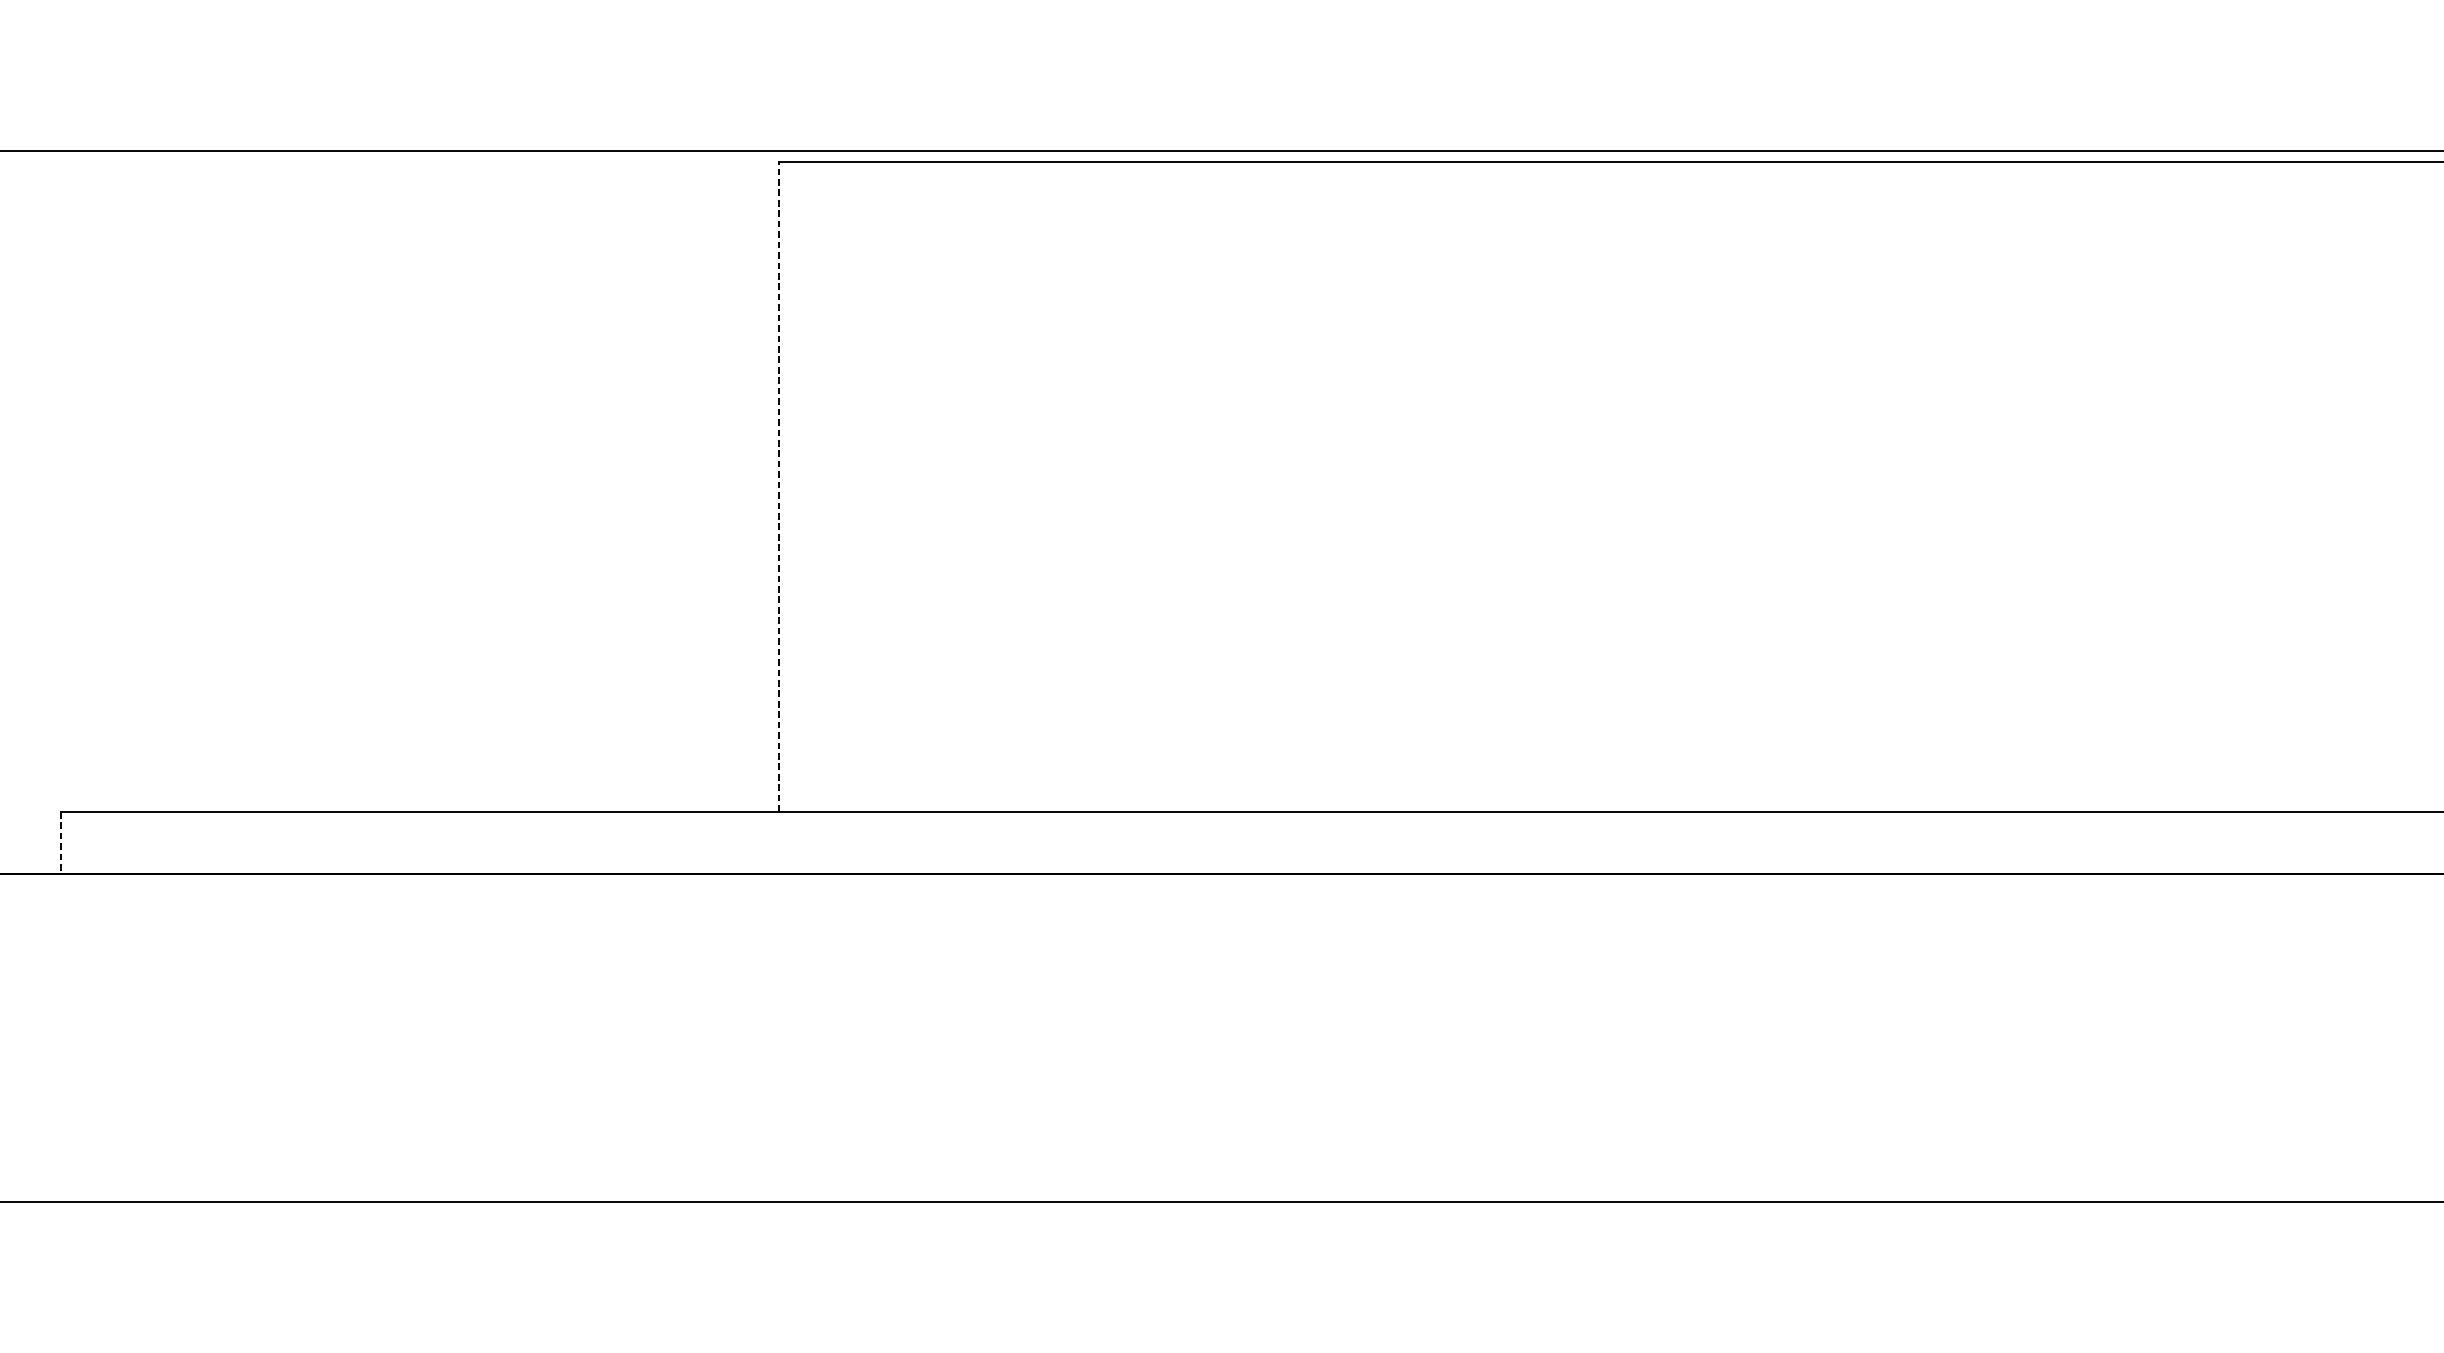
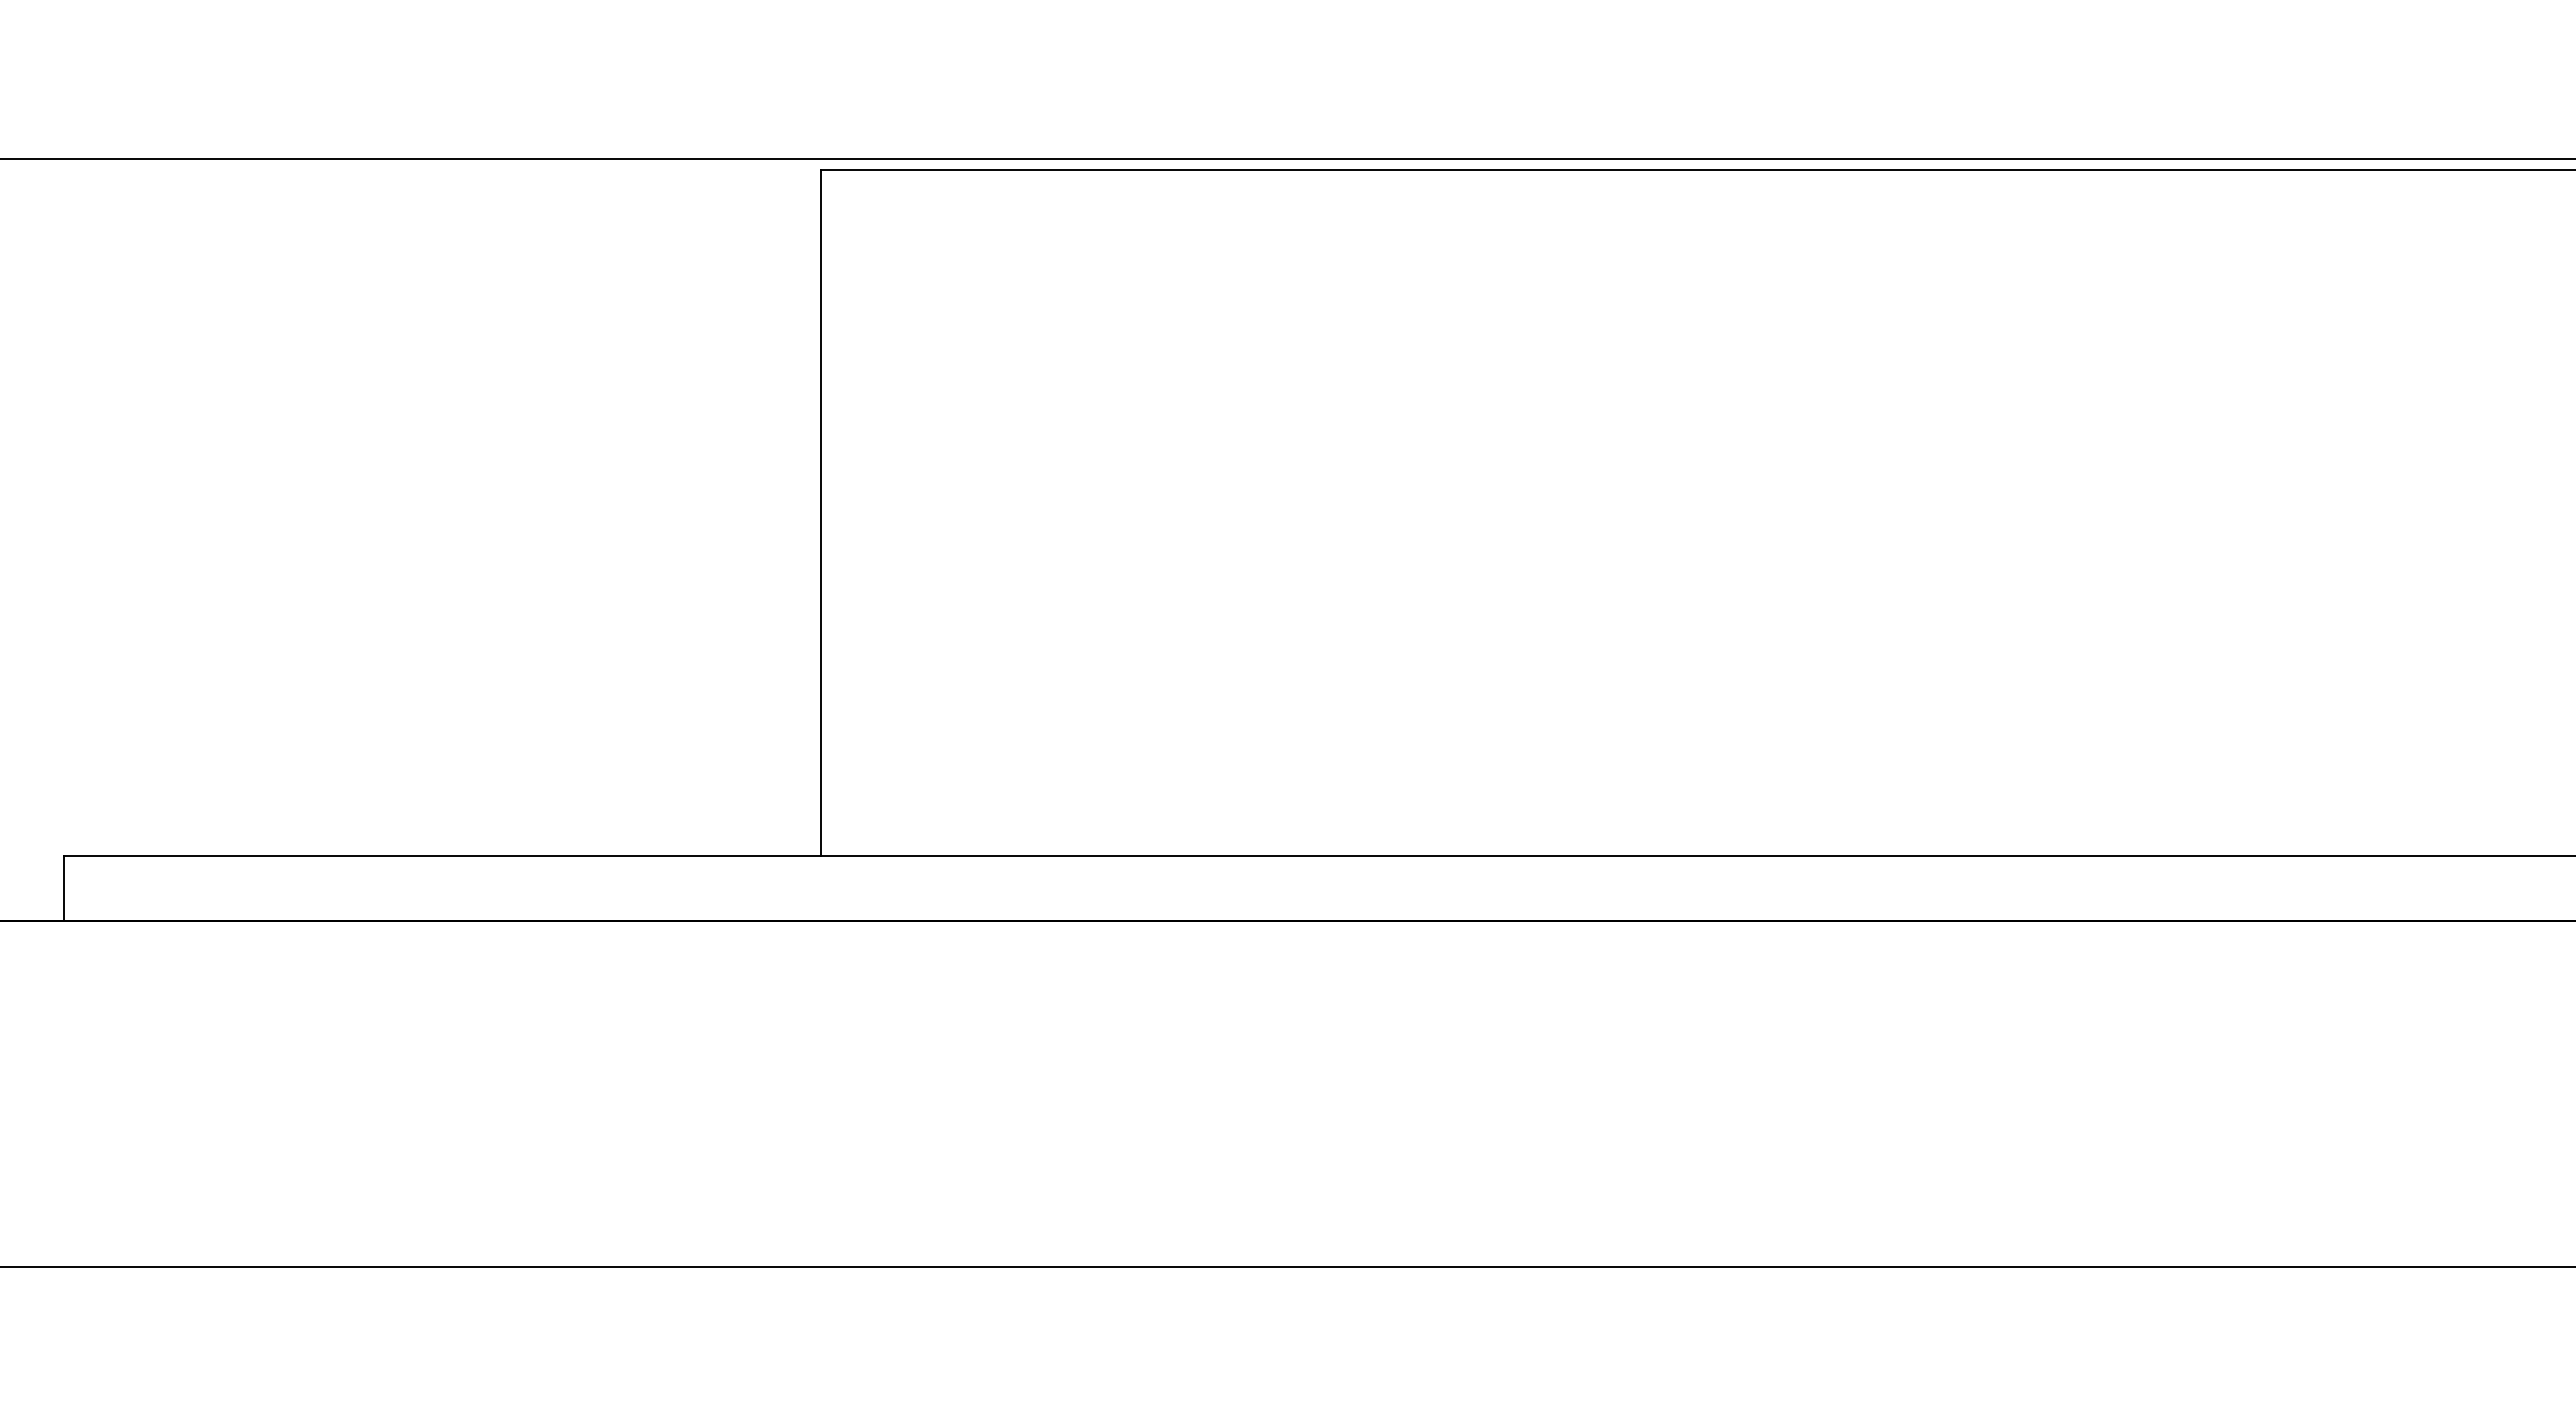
line: (778, 487) -> (820, 513), dashed -> solid
line: (61, 843) -> (64, 888), dashed -> solid

